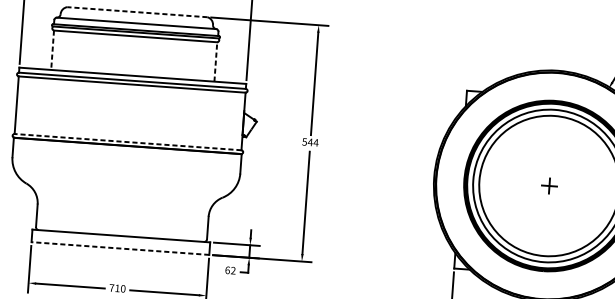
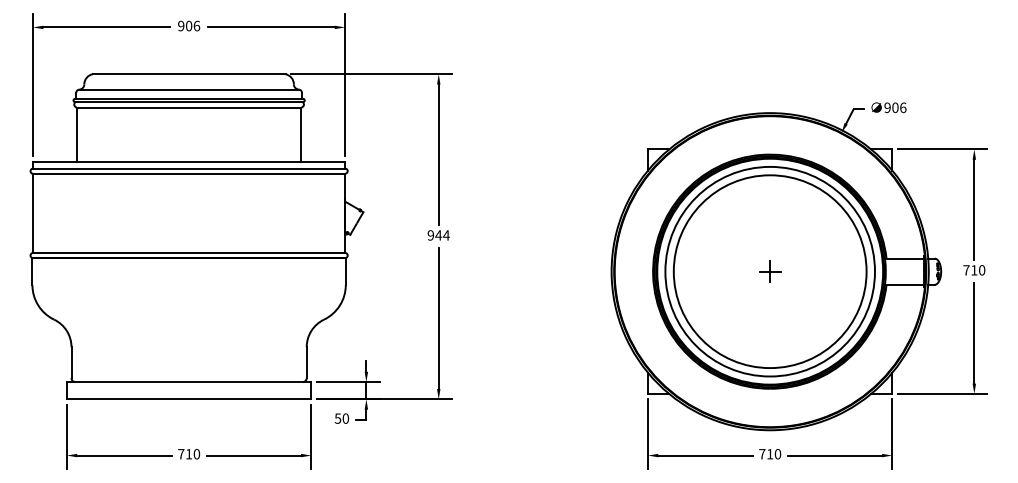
line: (136, 12) -> (188, 74), dashed -> solid
line: (52, 50) -> (76, 135), dashed -> solid
line: (215, 61) -> (301, 134), dashed -> solid
line: (127, 141) -> (188, 252), dashed -> solid
text: (304, 142) -> (430, 235), 544 -> 944
line: (119, 248) -> (188, 399), dashed -> solid
text: (230, 270) -> (341, 418), 62 -> 50

